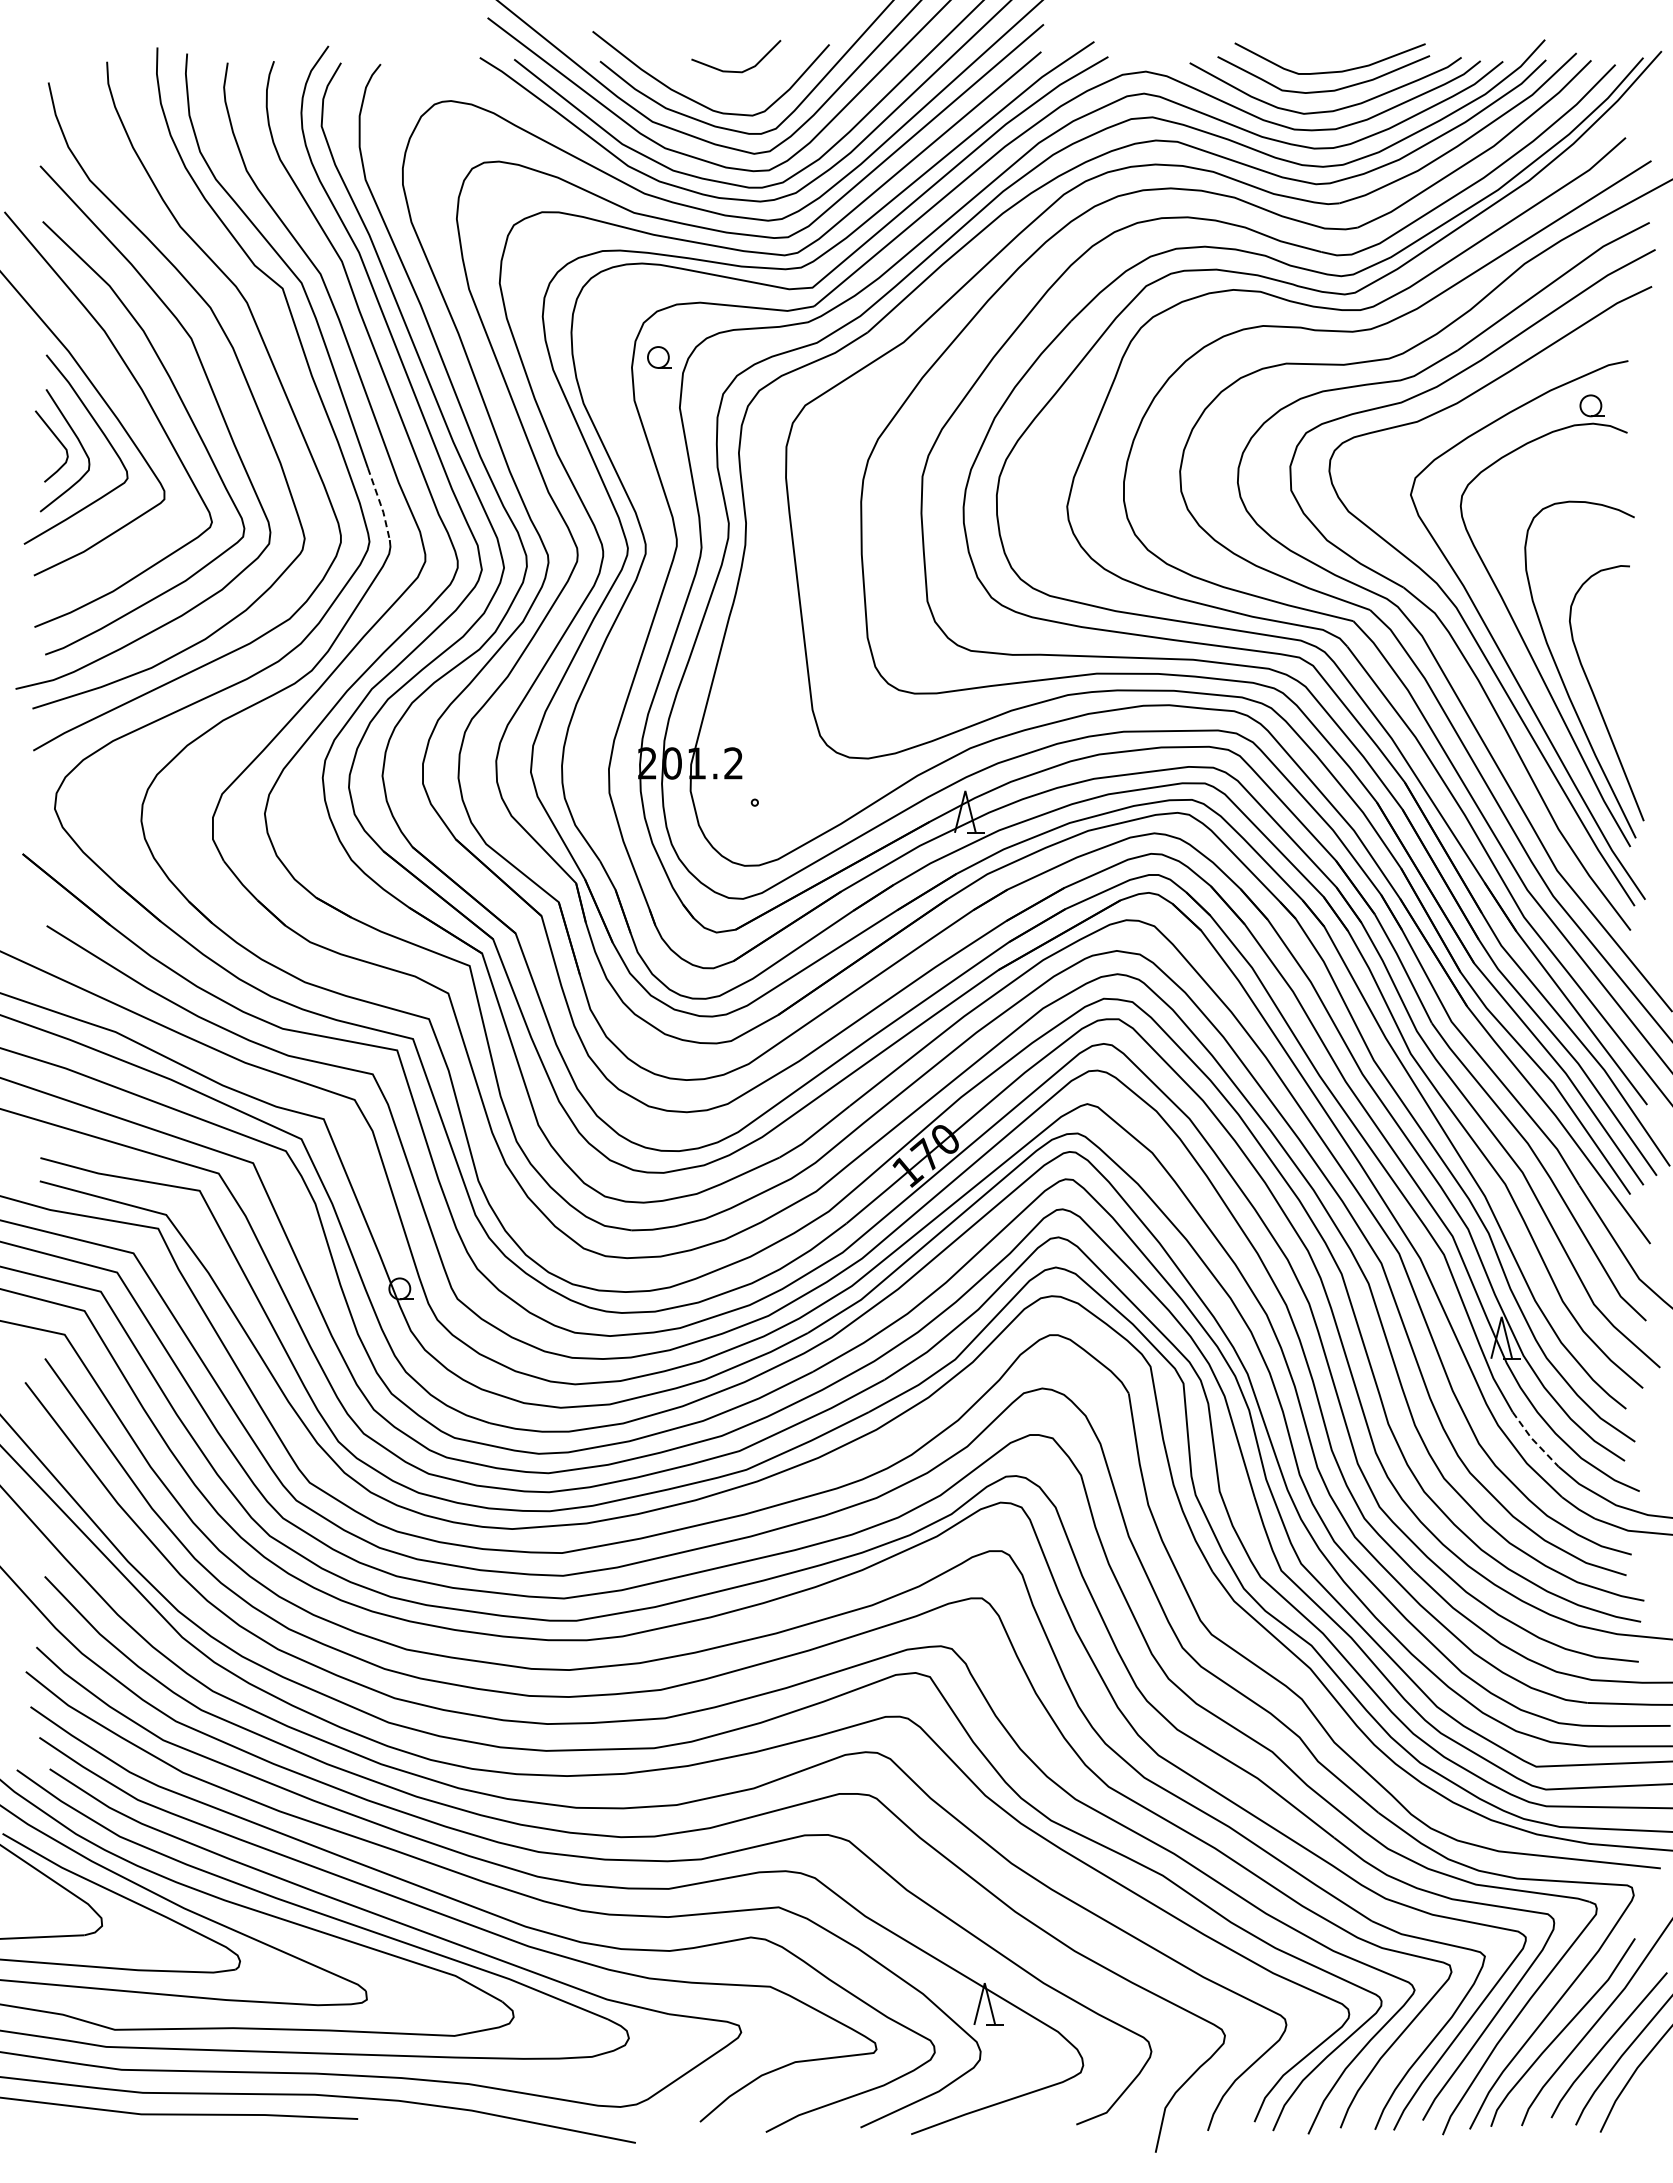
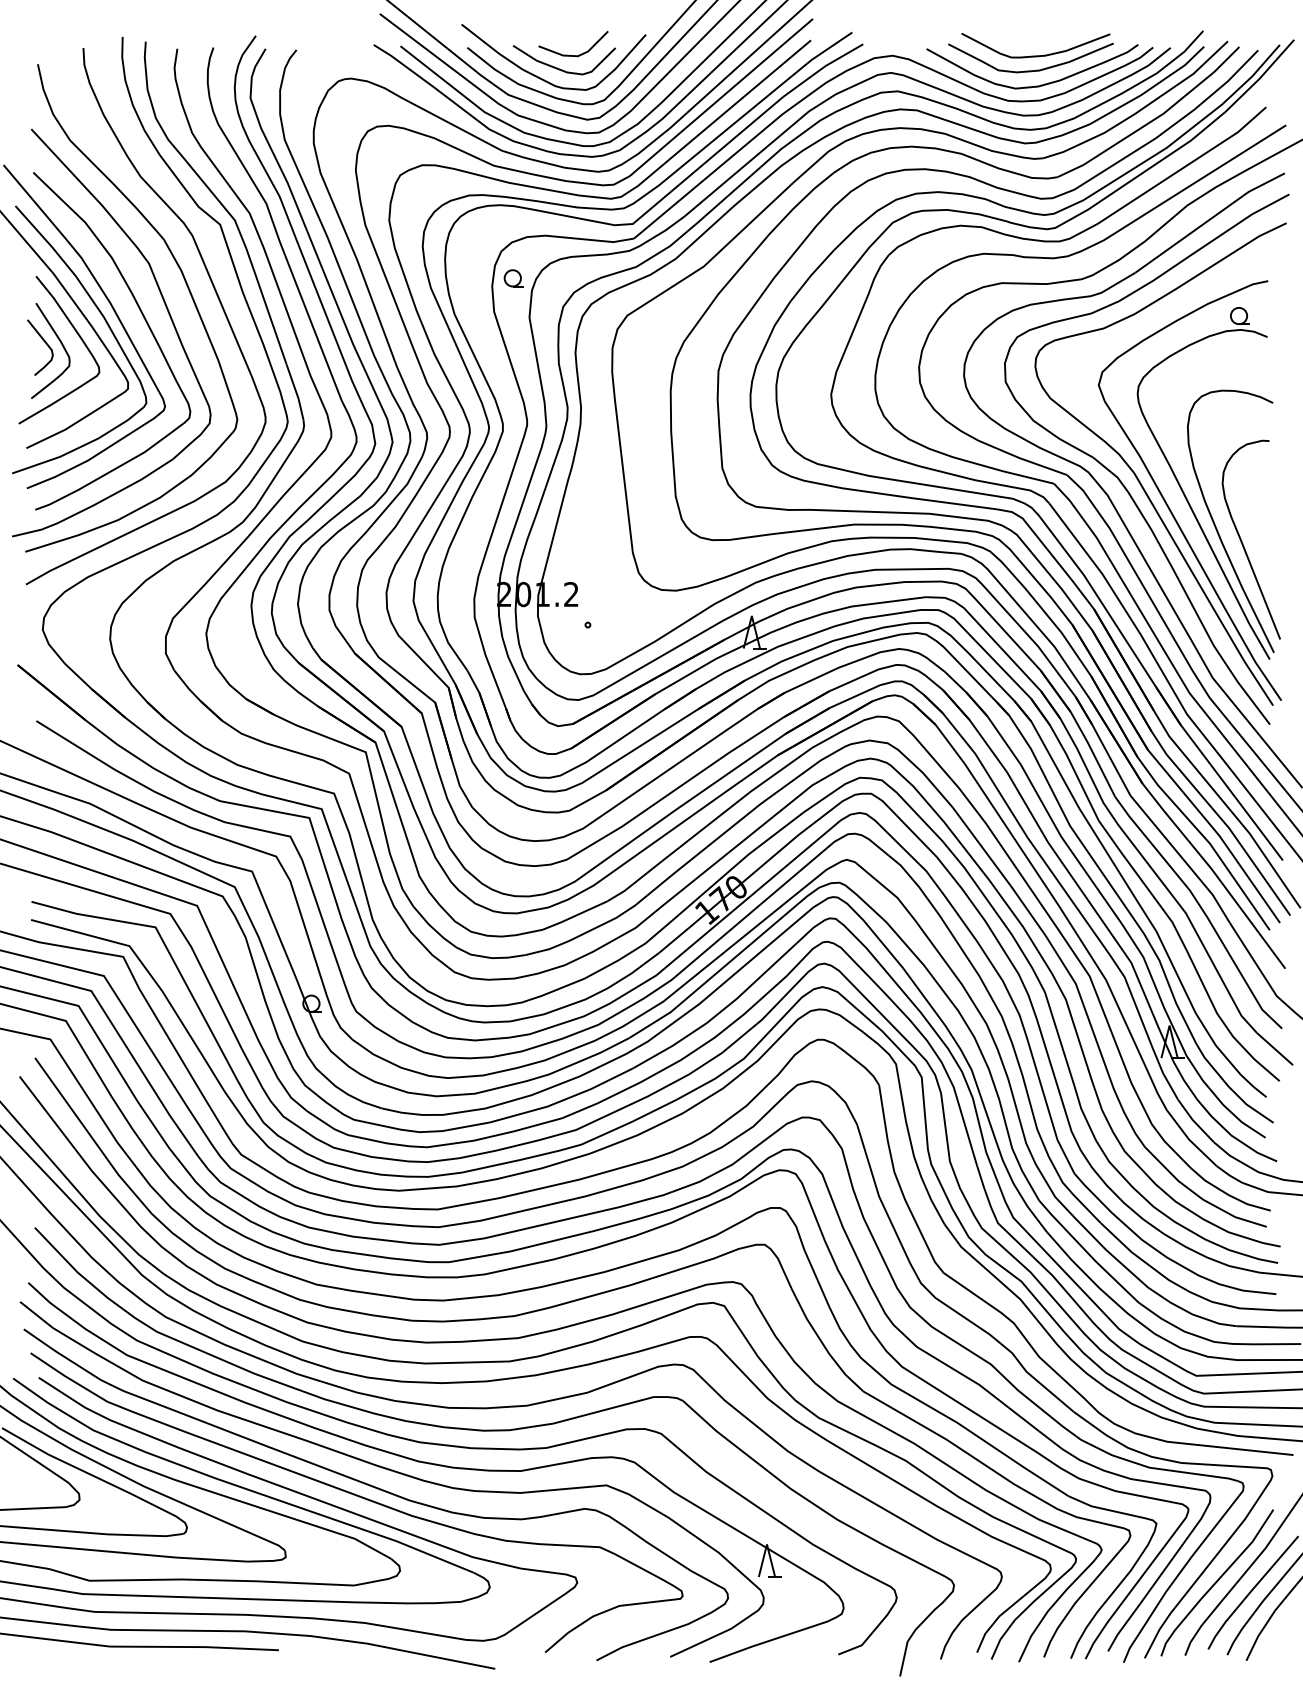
curve: (719, 88) -> (560, 68), added
curve: (136, 415) -> (106, 323), added
line: (380, 504) -> (296, 392), dashed -> solid
line: (1533, 1440) -> (1194, 1121), dashed -> solid

